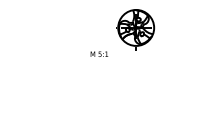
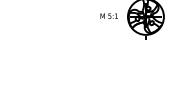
text: (99, 53) -> (109, 15), moved

